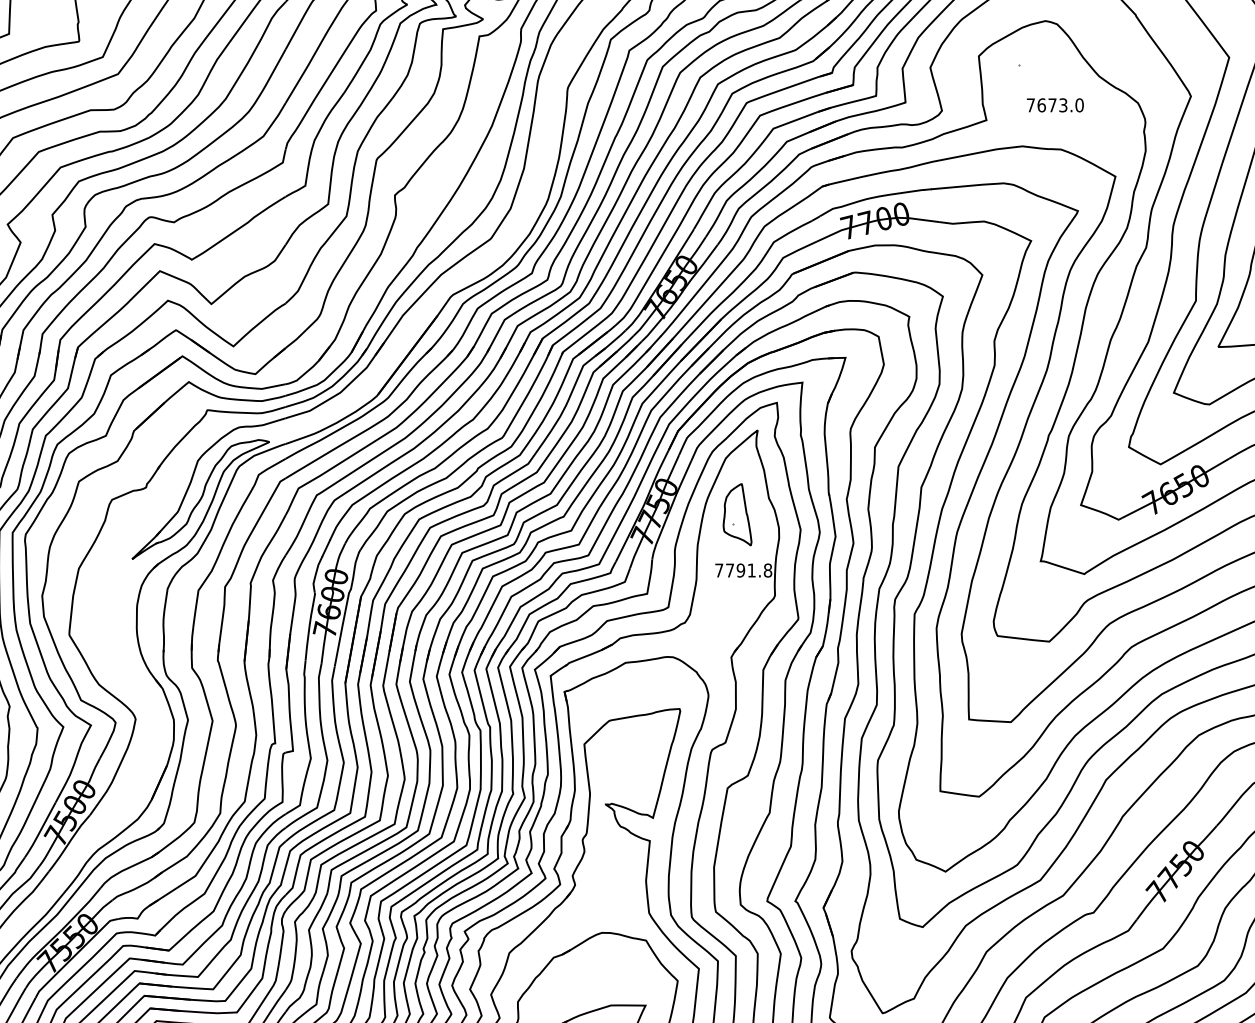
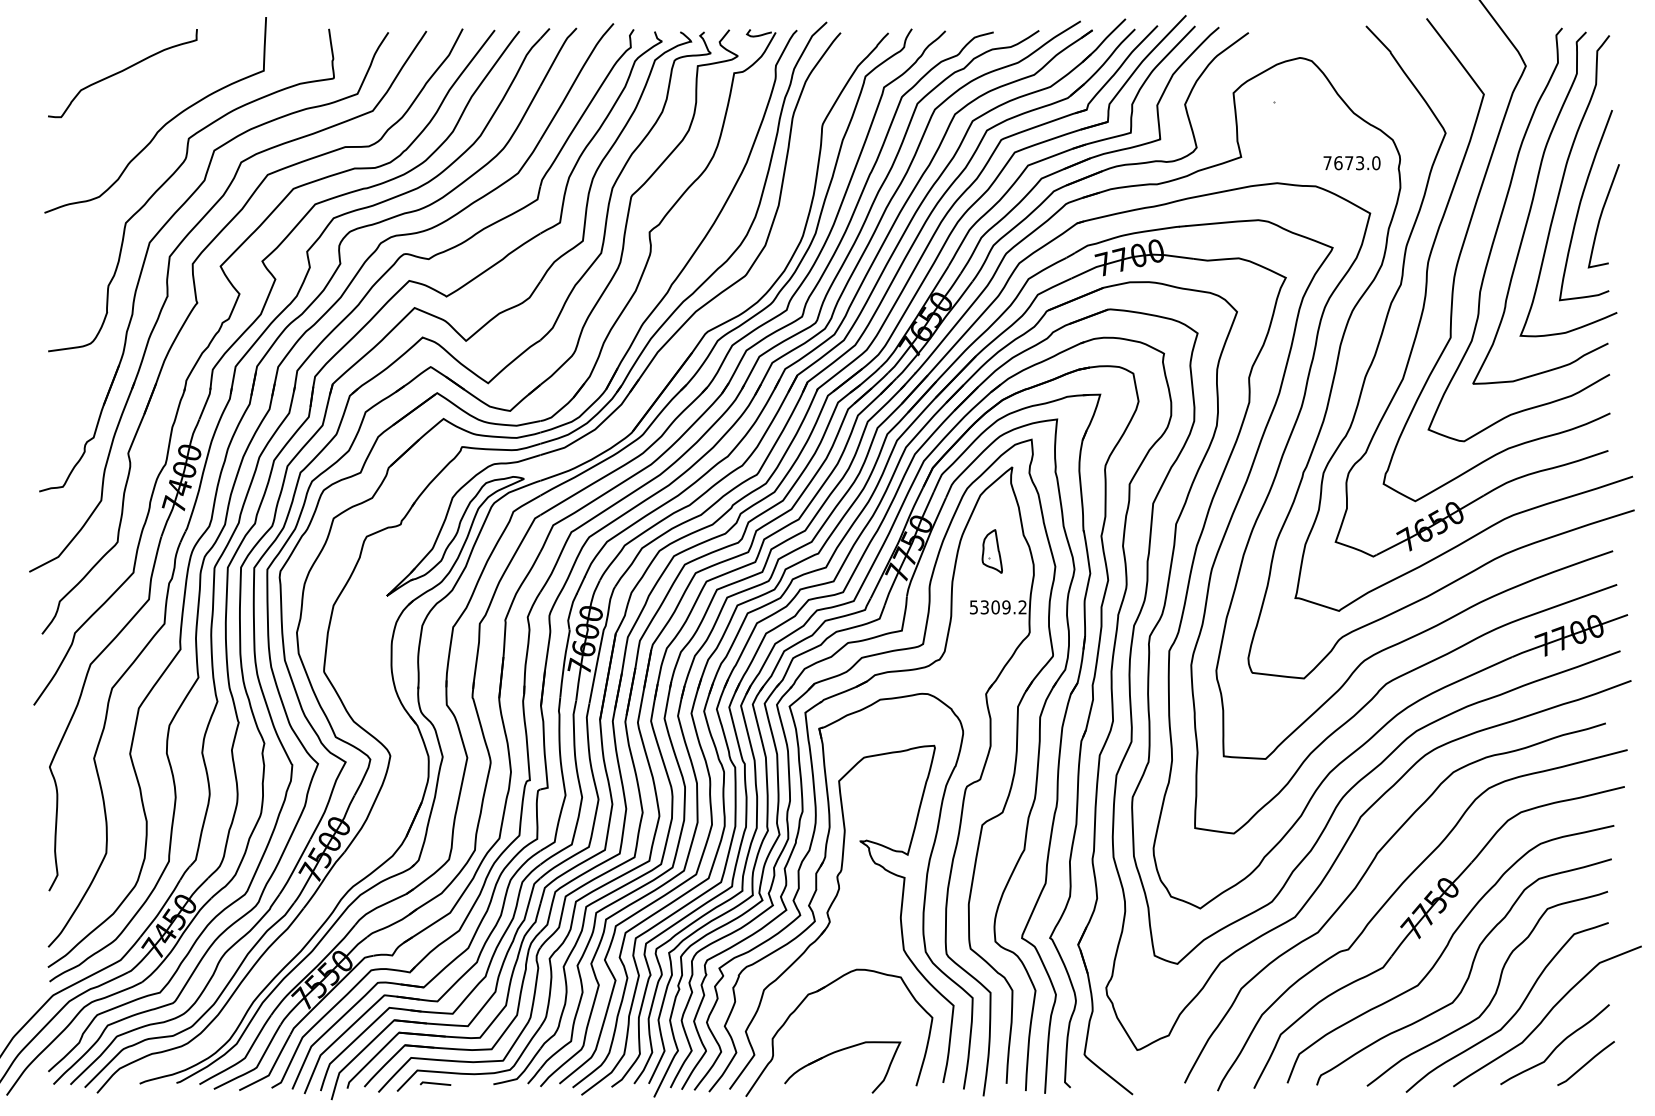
text: (1054, 105) -> (1351, 163), moved
part: (737, 514) -> (992, 551), size x0.7
text: (743, 570) -> (998, 607), 7791.8 -> 5309.2

